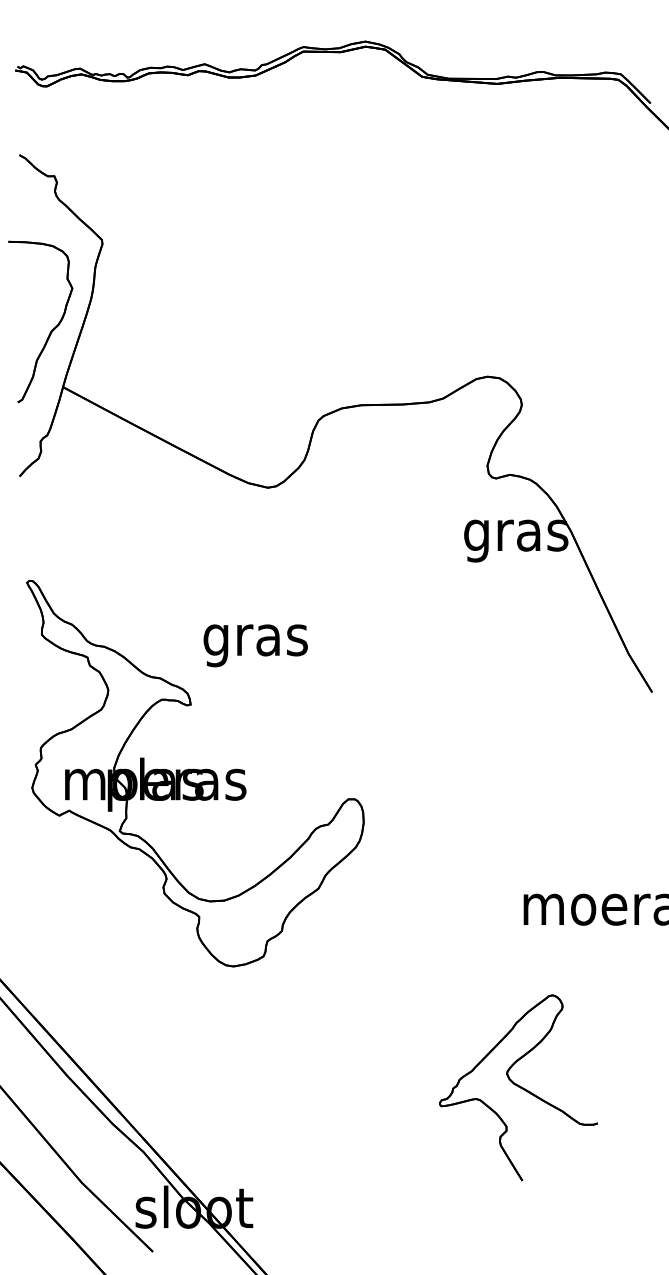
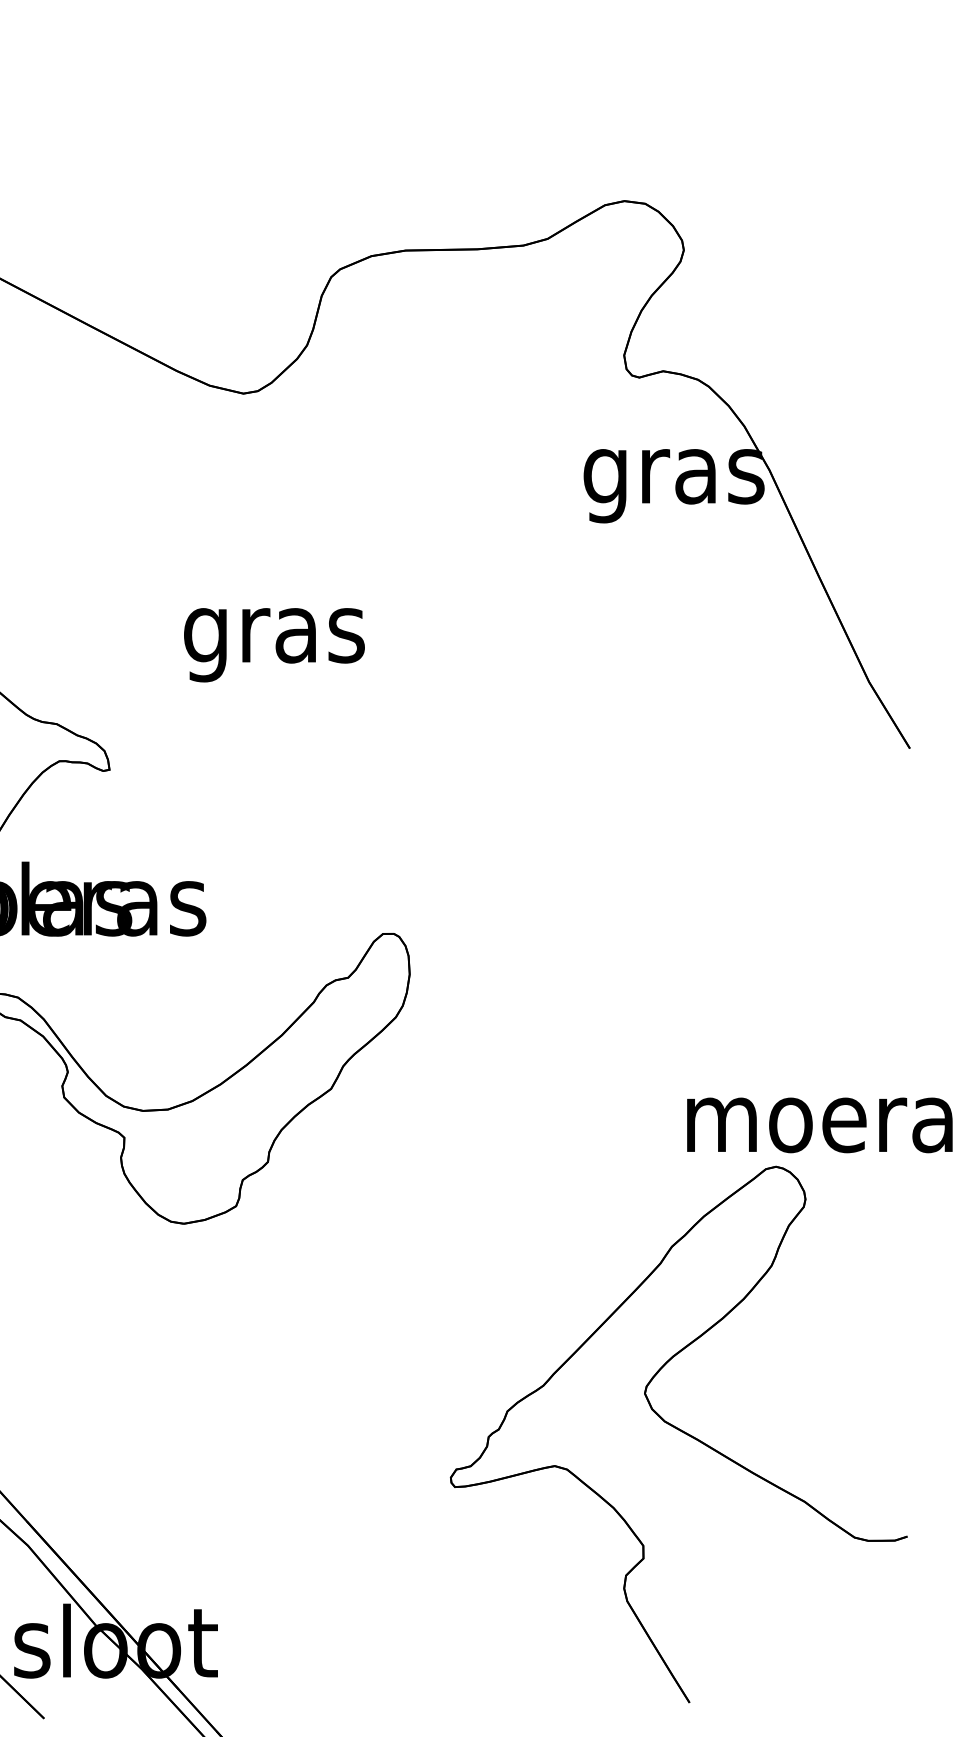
text: (255, 645) -> (273, 644), moved
part: (518, 1087) -> (678, 1433), size x1.67

